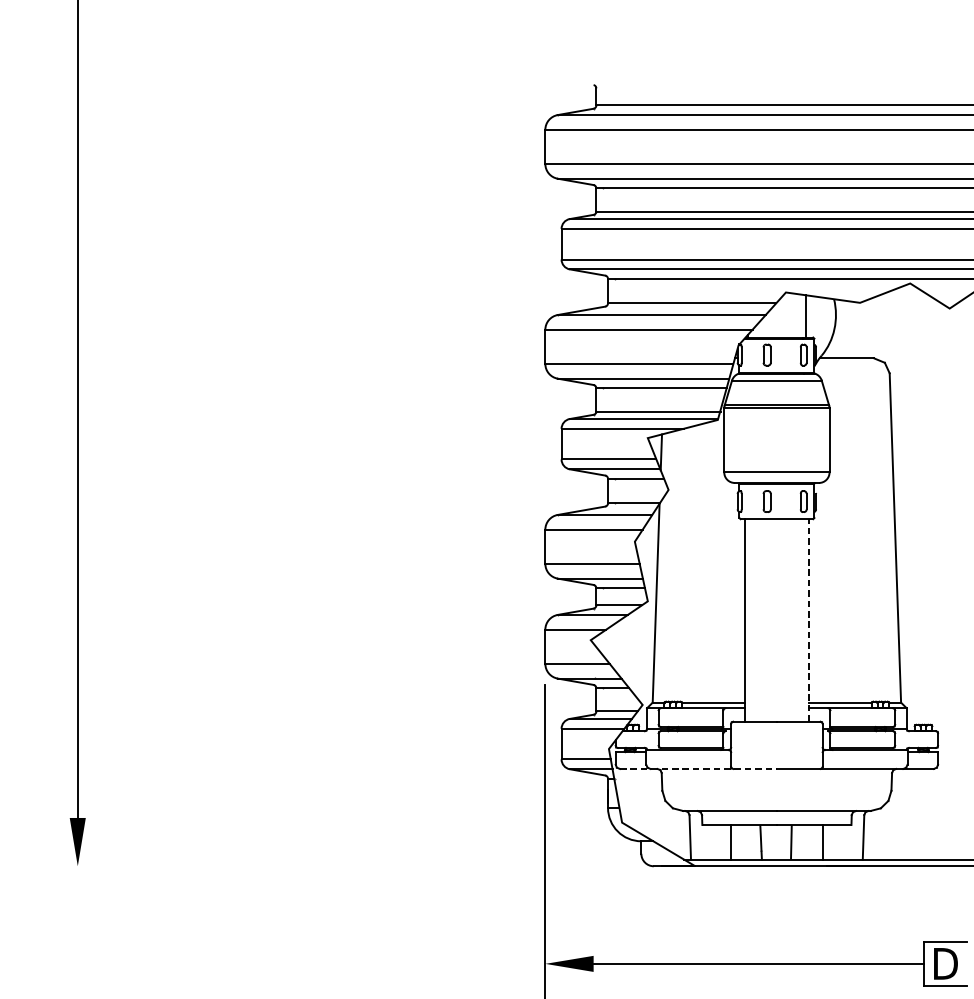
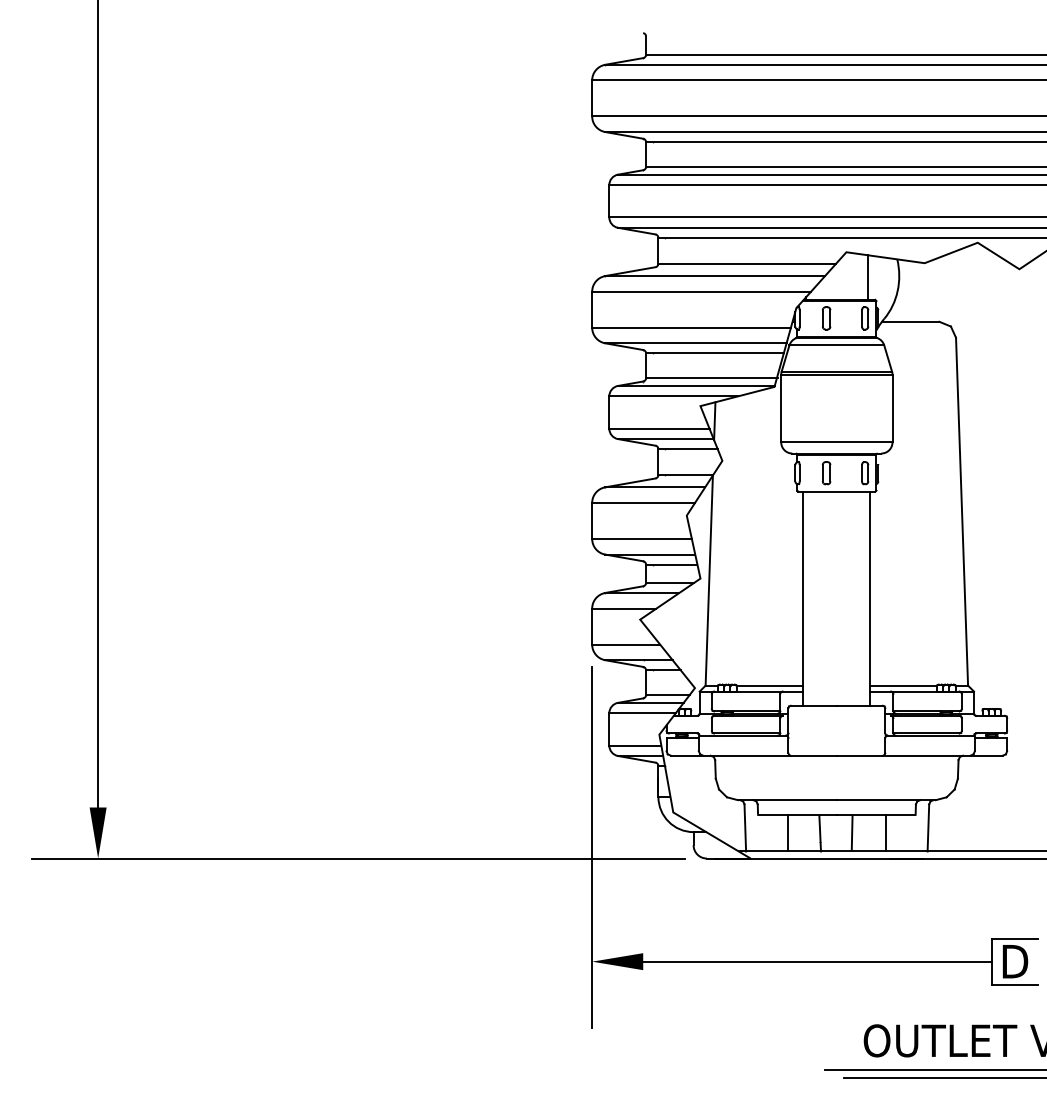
line: (808, 620) -> (870, 598), dashed -> solid
line: (698, 768) -> (753, 755), dashed -> solid
line: (323, 866) -> (357, 858), added

